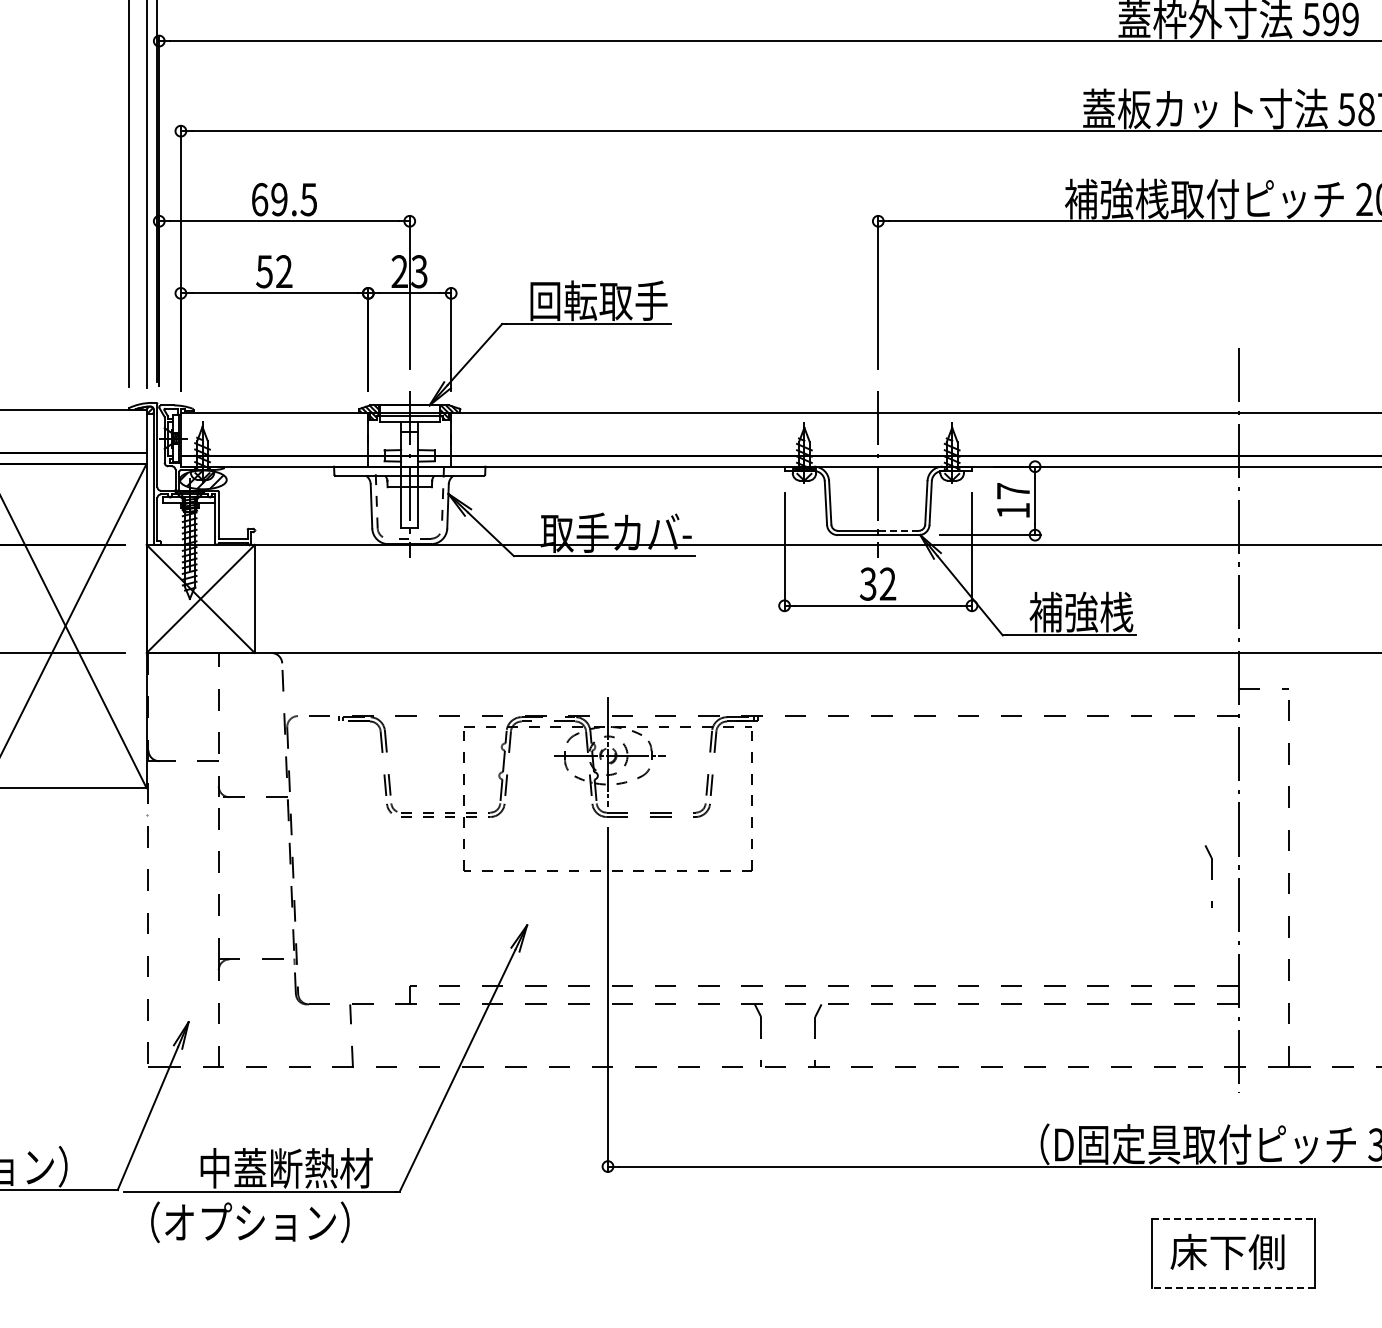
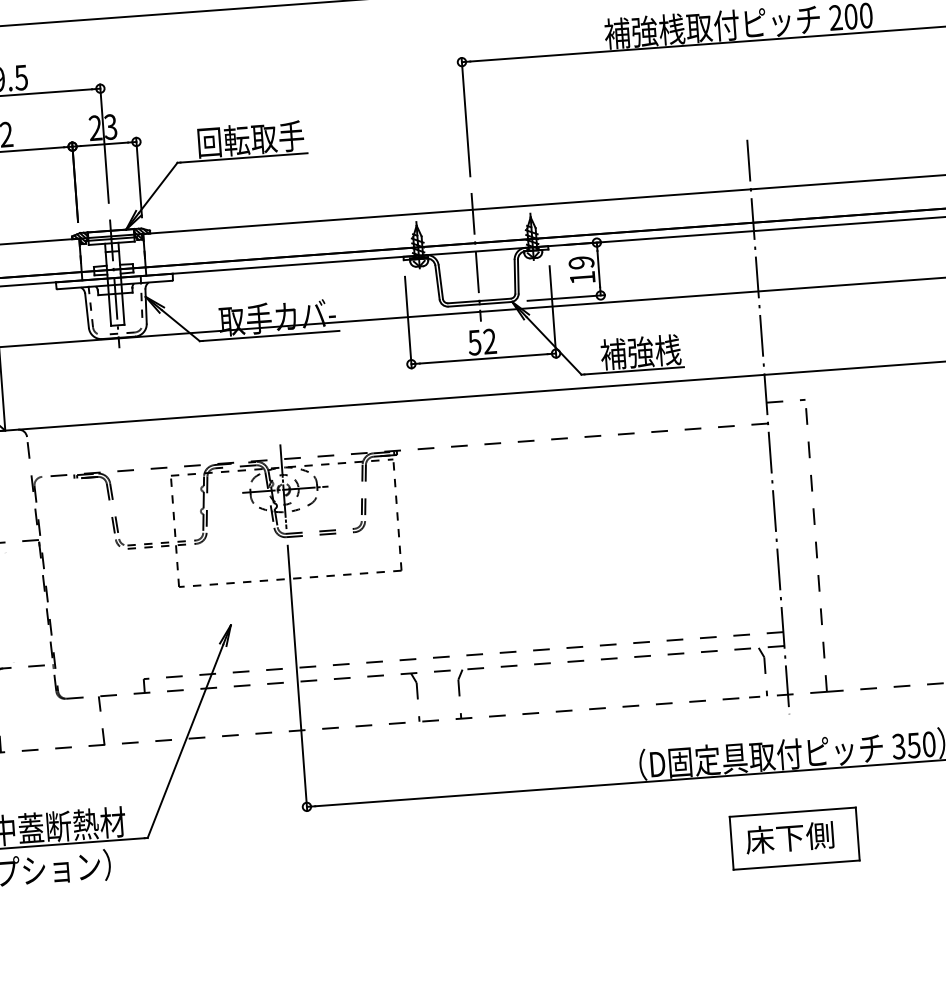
text: (1013, 491) -> (581, 262), 17 -> 19
line: (898, 530) -> (495, 299), dashed -> solid
text: (868, 583) -> (474, 342), 32 -> 52
part: (1208, 876) -> (762, 671), moved
line: (1233, 1219) -> (792, 812), dashed -> solid
line: (1233, 1288) -> (796, 865), dashed -> solid

